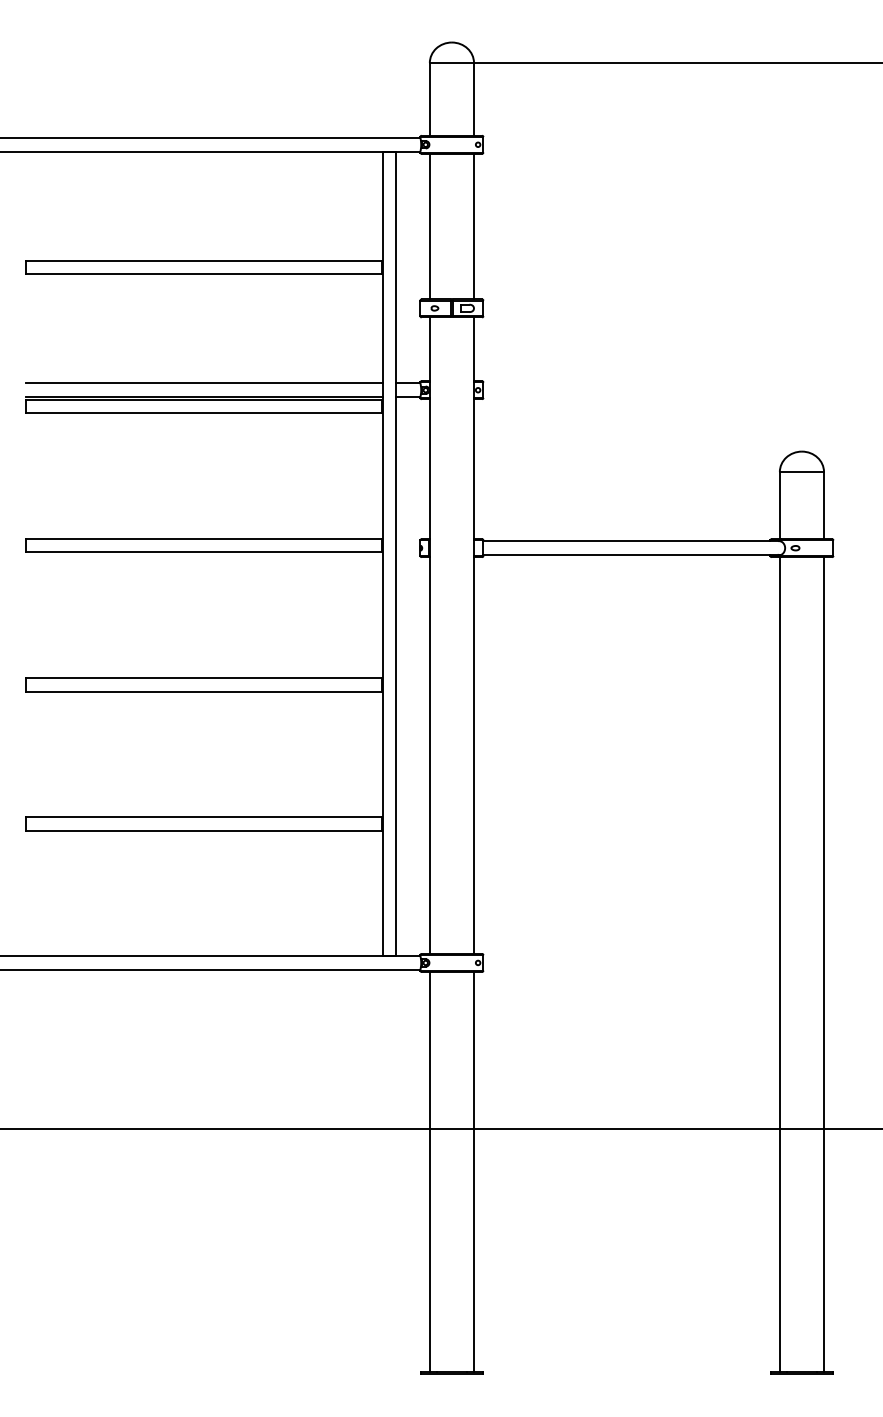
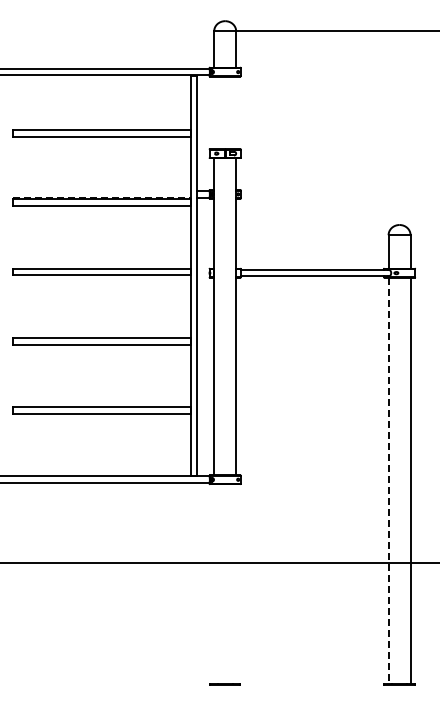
line: (430, 225) -> (214, 112), removed
line: (474, 225) -> (236, 112), removed
line: (203, 384) -> (101, 191), removed
line: (203, 396) -> (101, 197), solid -> dashed
line: (779, 964) -> (388, 480), solid -> dashed
line: (430, 1171) -> (214, 583), removed
line: (474, 1171) -> (236, 583), removed

